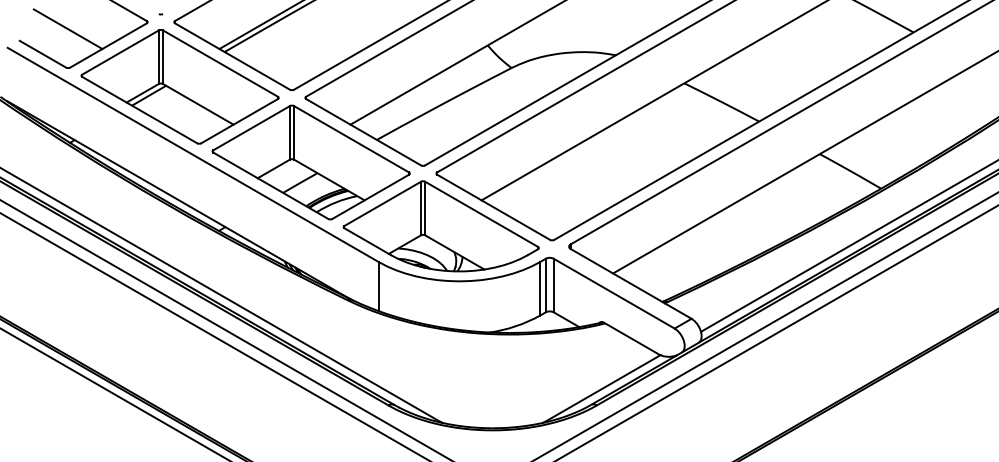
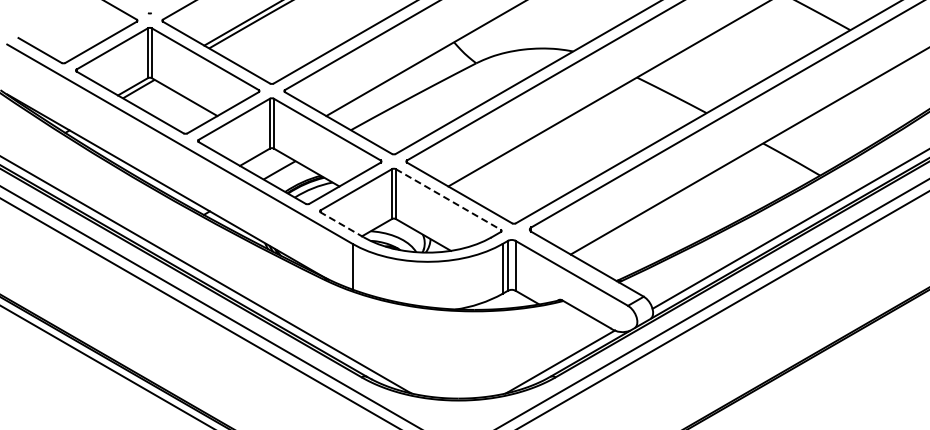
line: (68, 28) -> (63, 26), removed
line: (481, 214) -> (448, 199), solid -> dashed
line: (367, 241) -> (342, 224), solid -> dashed

